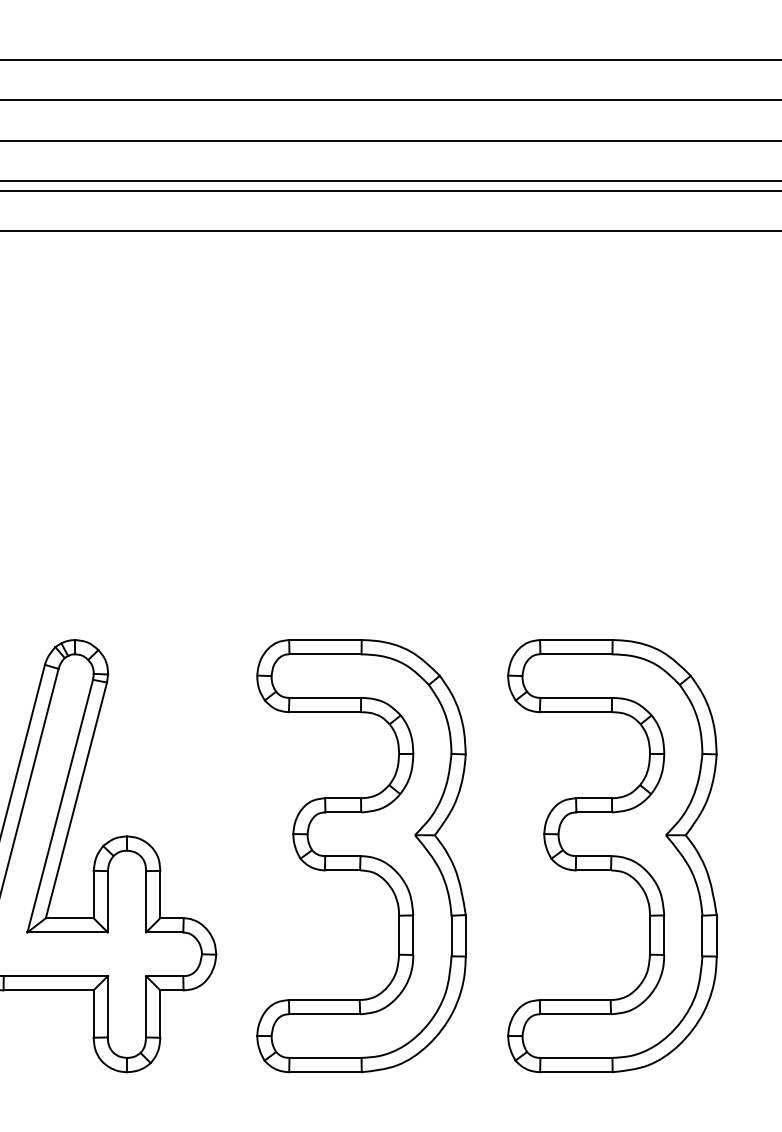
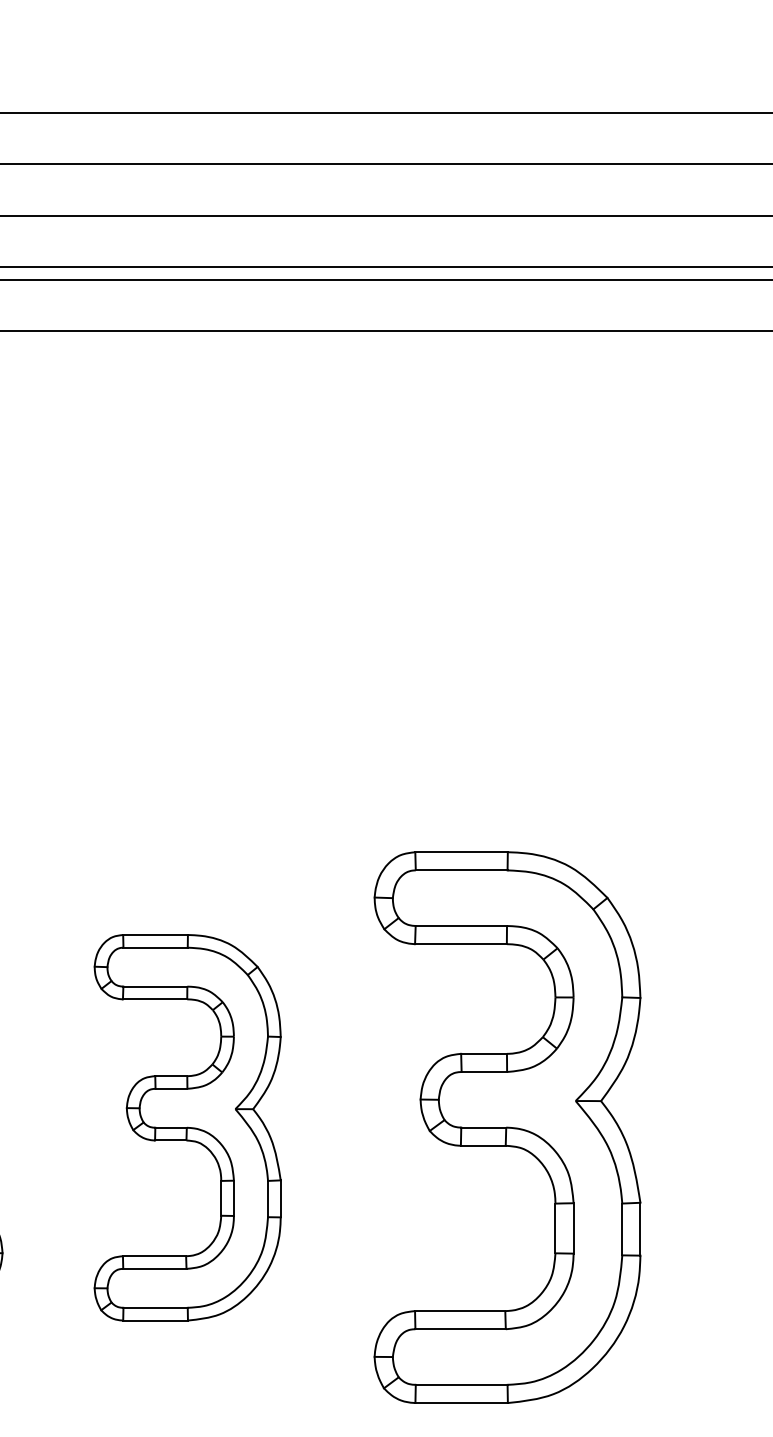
part: (361, 856) -> (187, 1128), size x0.7

